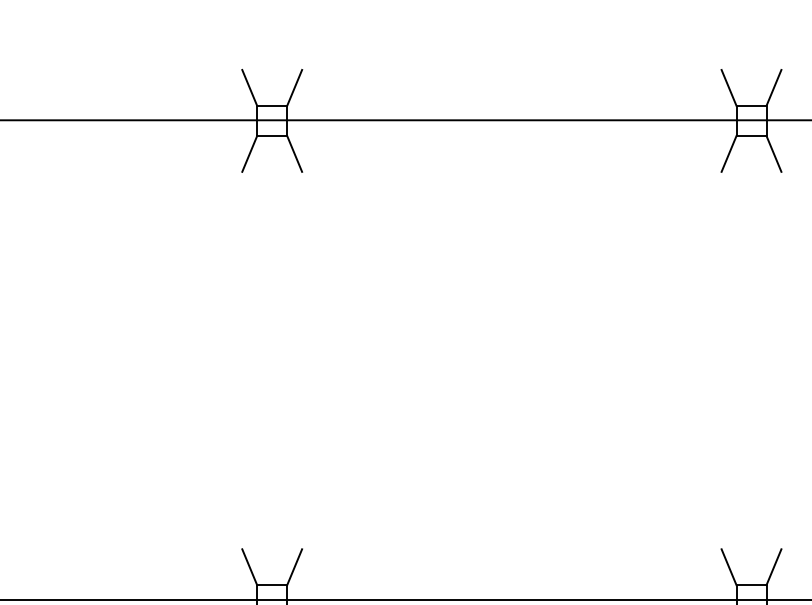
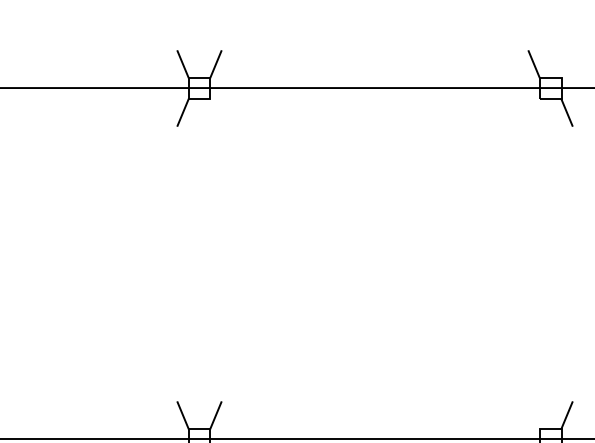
line: (773, 88) -> (566, 64), removed
line: (294, 153) -> (215, 112), removed
line: (728, 153) -> (533, 112), removed
line: (728, 567) -> (533, 415), removed

